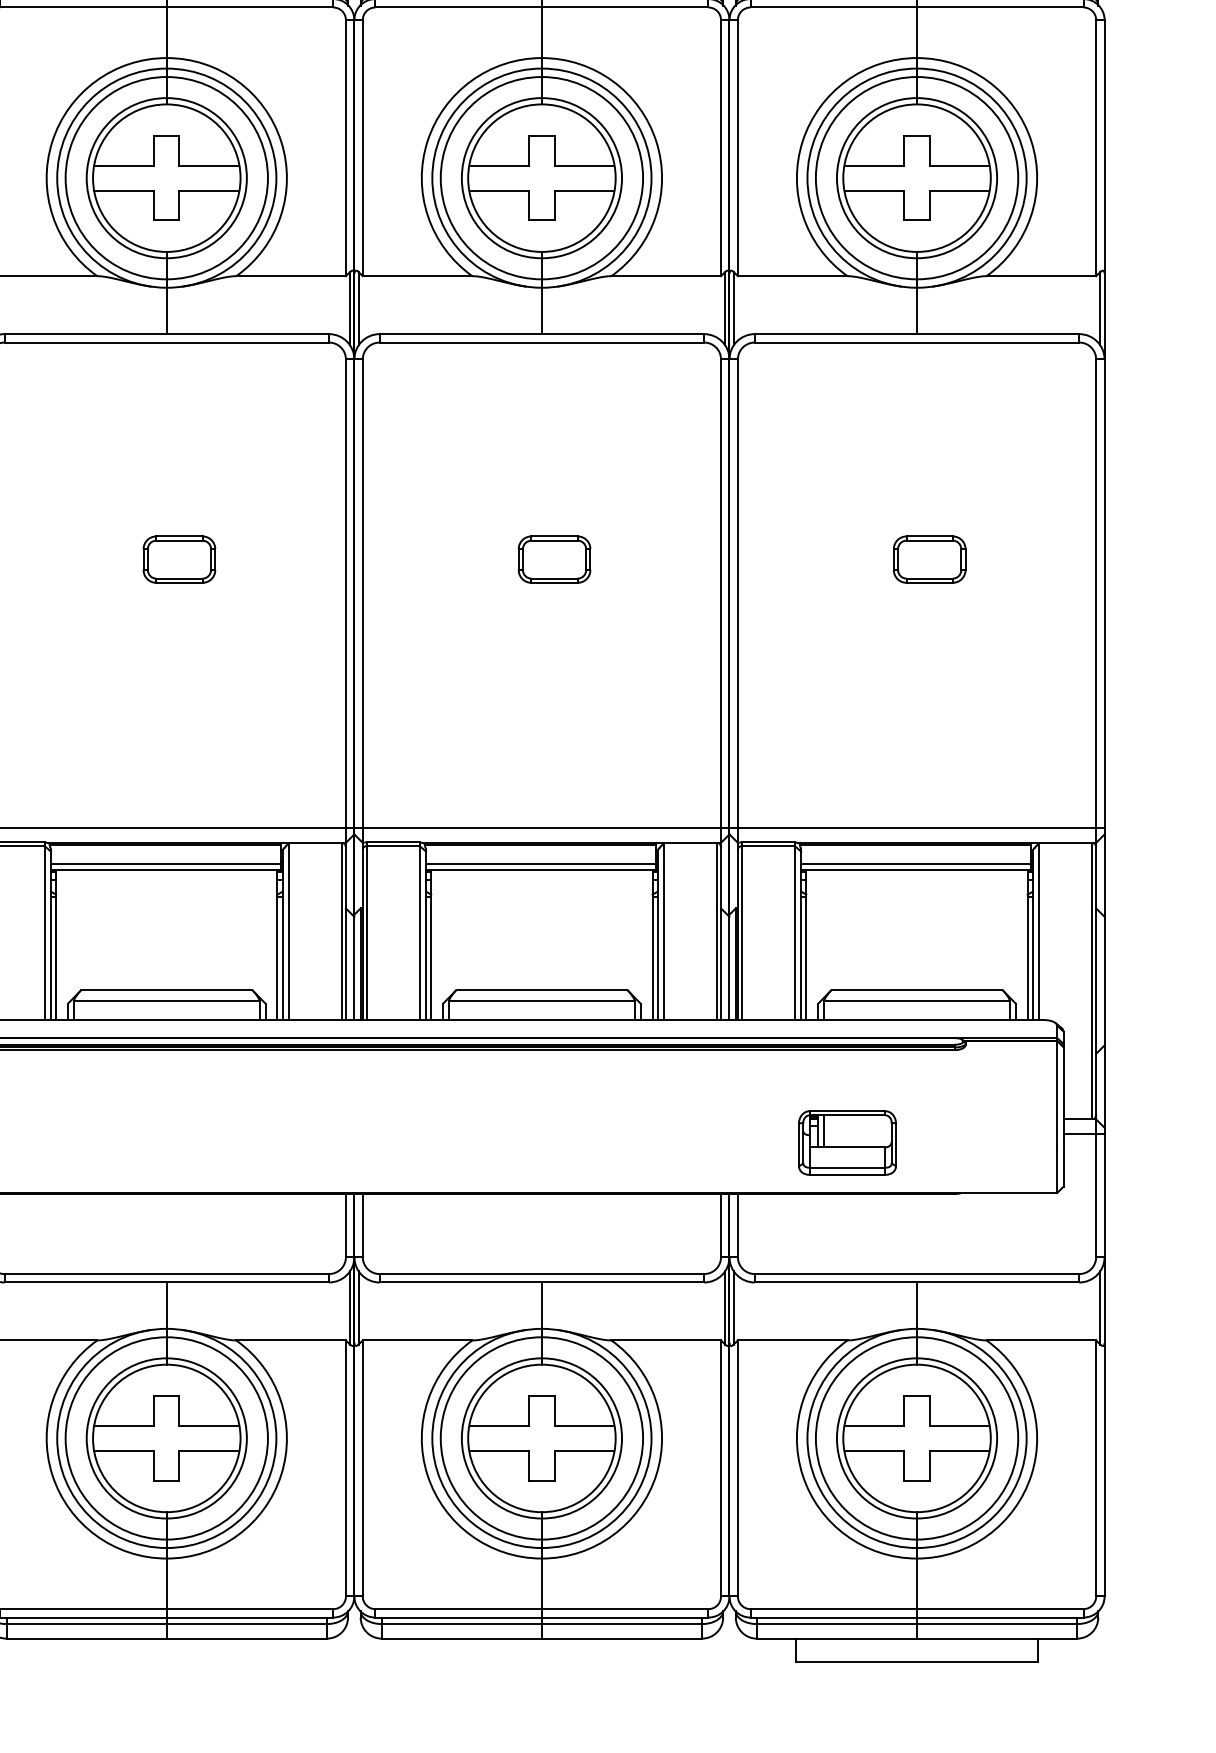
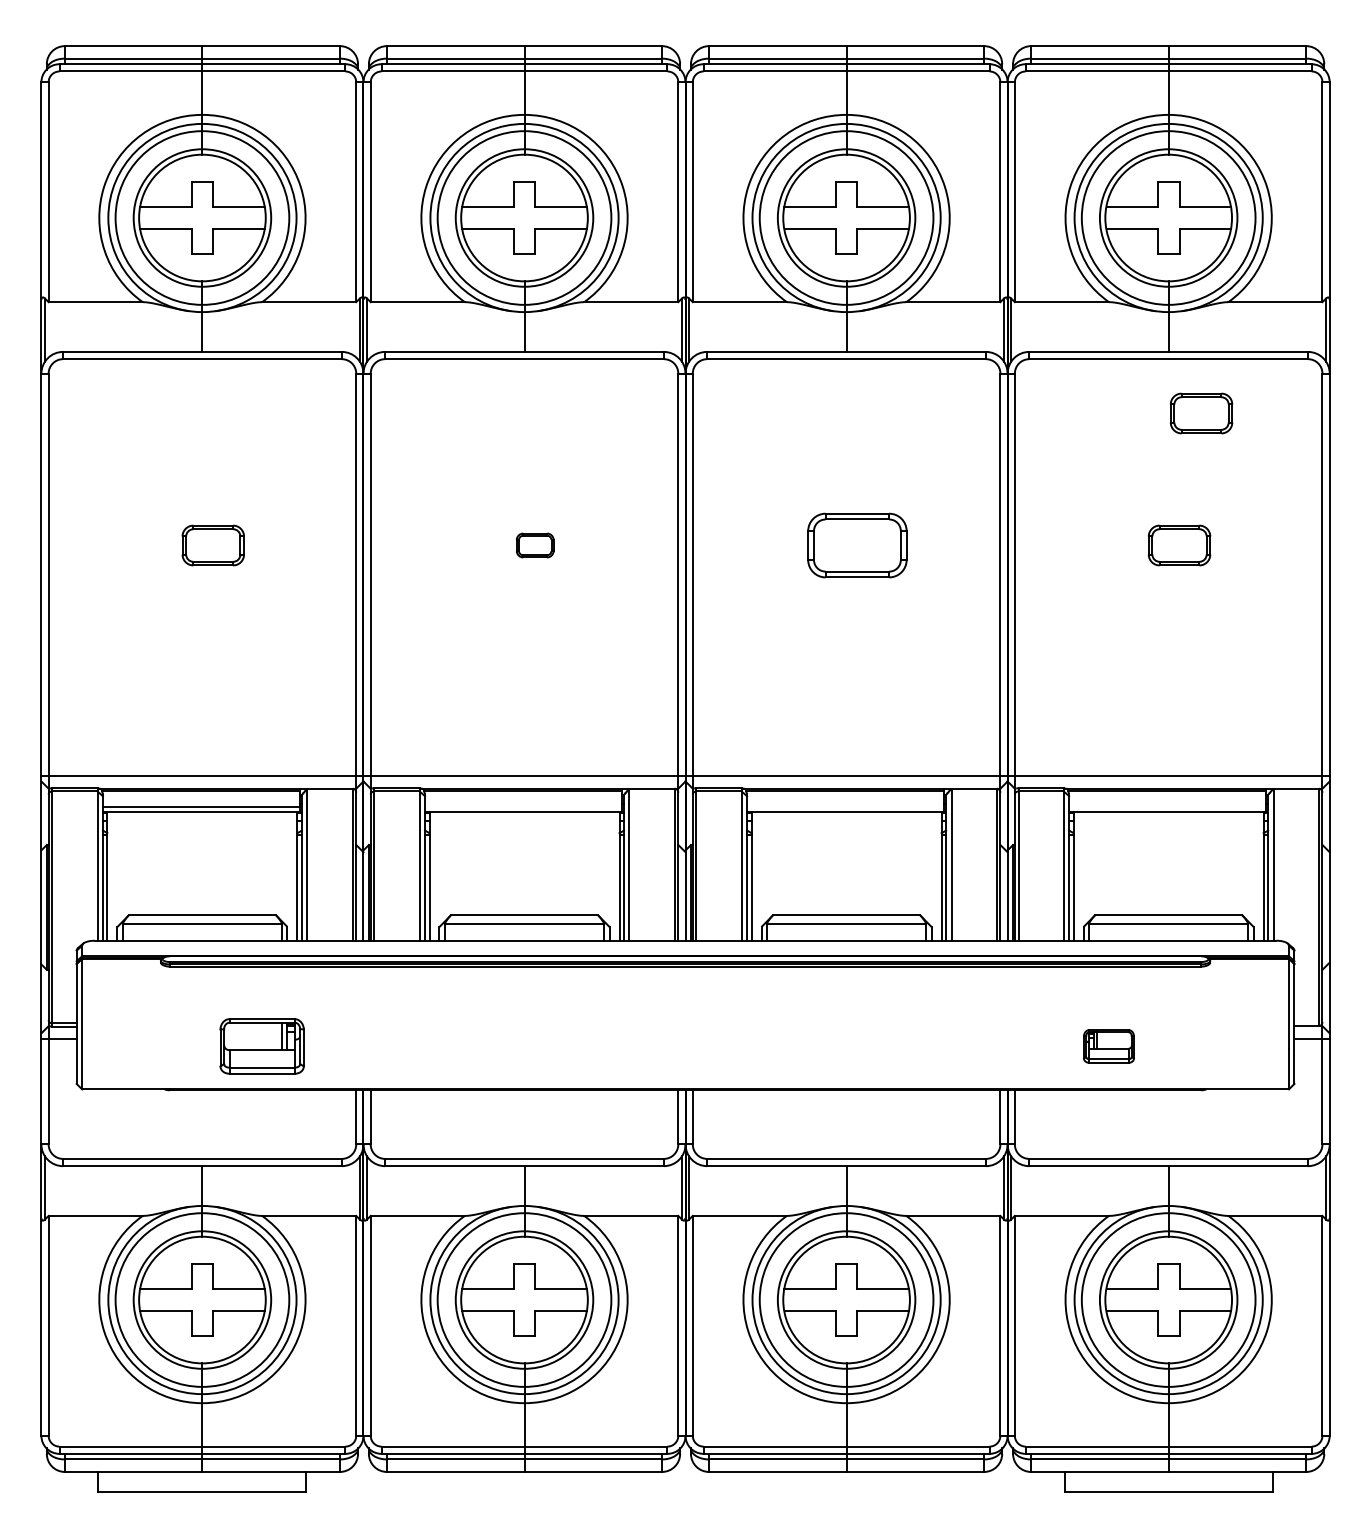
part: (955, 405) -> (1201, 413), added
part: (178, 559) -> (534, 545), size x0.6
part: (554, 559) -> (857, 545), size x1.6
line: (165, 863) -> (523, 806), removed
line: (540, 863) -> (845, 806), removed
line: (915, 863) -> (1167, 806), removed
part: (846, 1143) -> (1108, 1046), size x0.6

